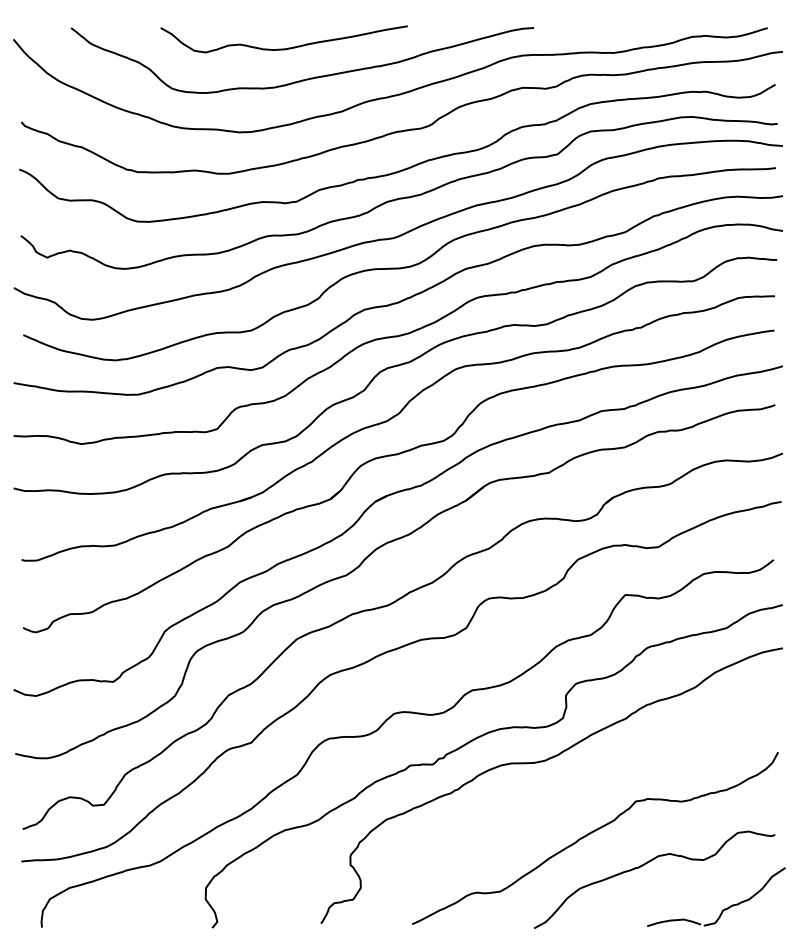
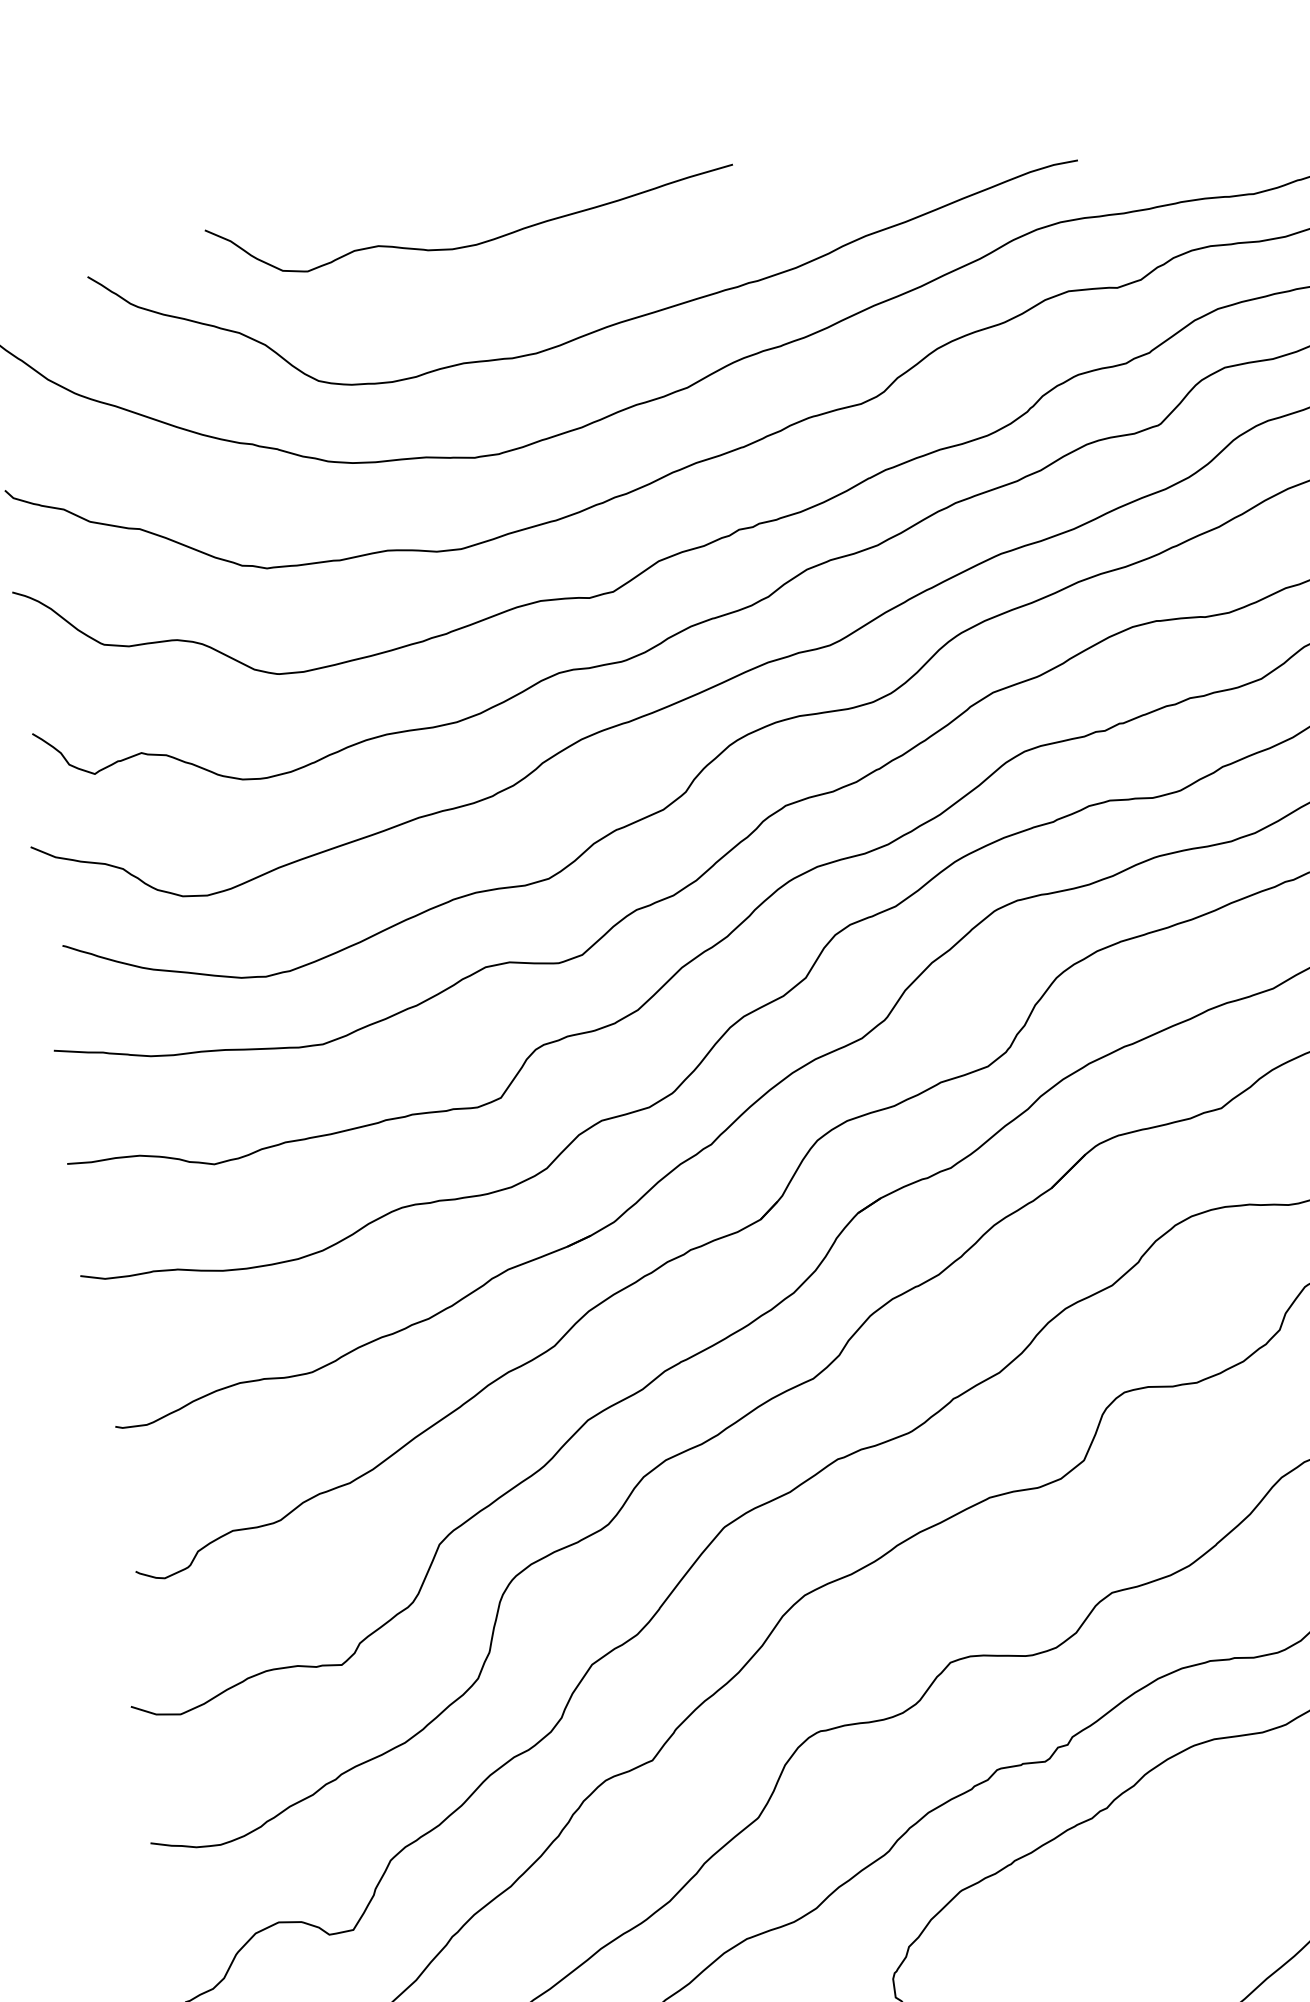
curve: (283, 48) -> (472, 243), moved

